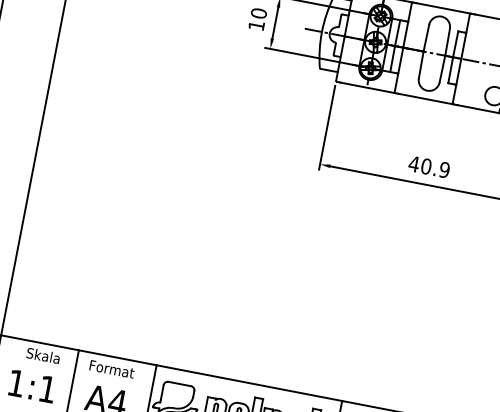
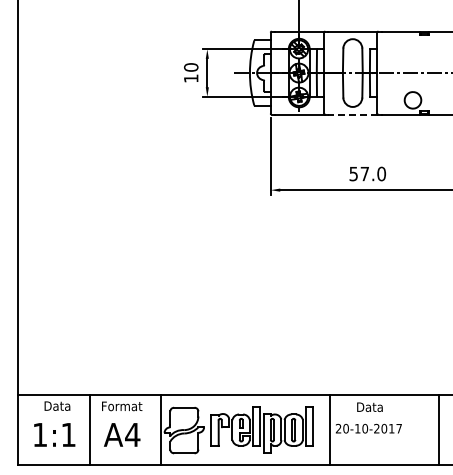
line: (425, 98) -> (352, 114), solid -> dashed
text: (429, 166) -> (367, 173), 40.9 -> 57.0
text: (43, 355) -> (59, 405), Skala -> Data

